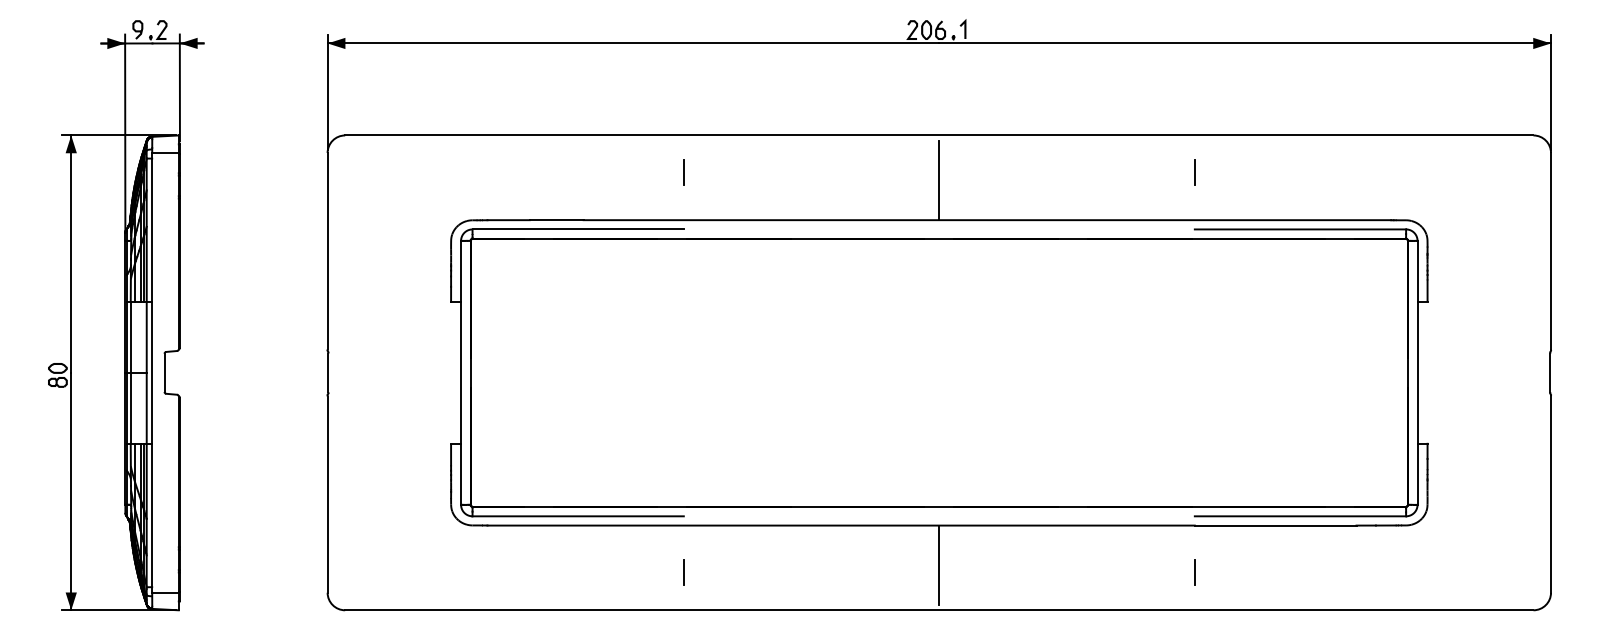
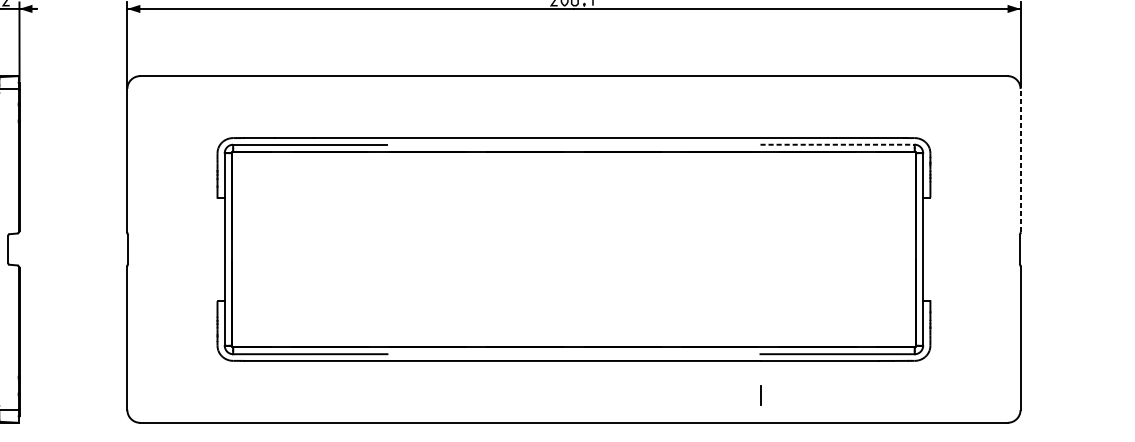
line: (683, 172) -> (387, 103), removed
line: (1194, 172) -> (760, 103), removed
line: (939, 180) -> (574, 109), removed
line: (1300, 229) -> (837, 144), solid -> dashed
line: (1551, 250) -> (1020, 160), solid -> dashed
line: (939, 564) -> (574, 389), removed
line: (683, 572) -> (387, 395), removed

